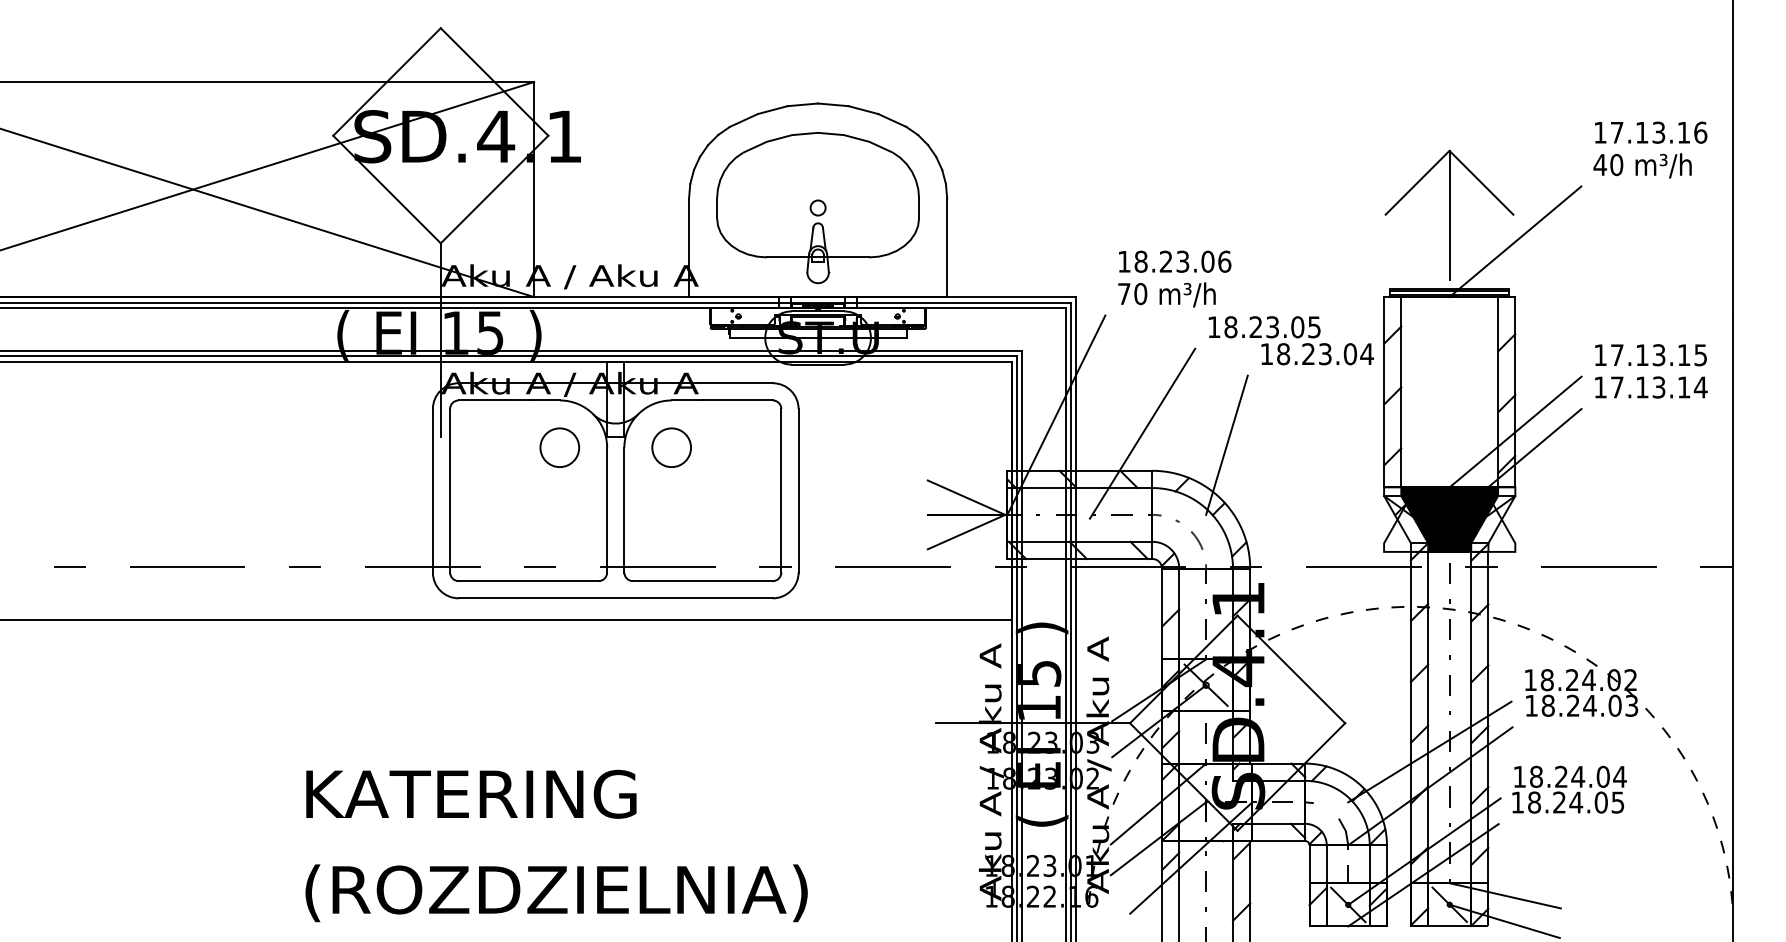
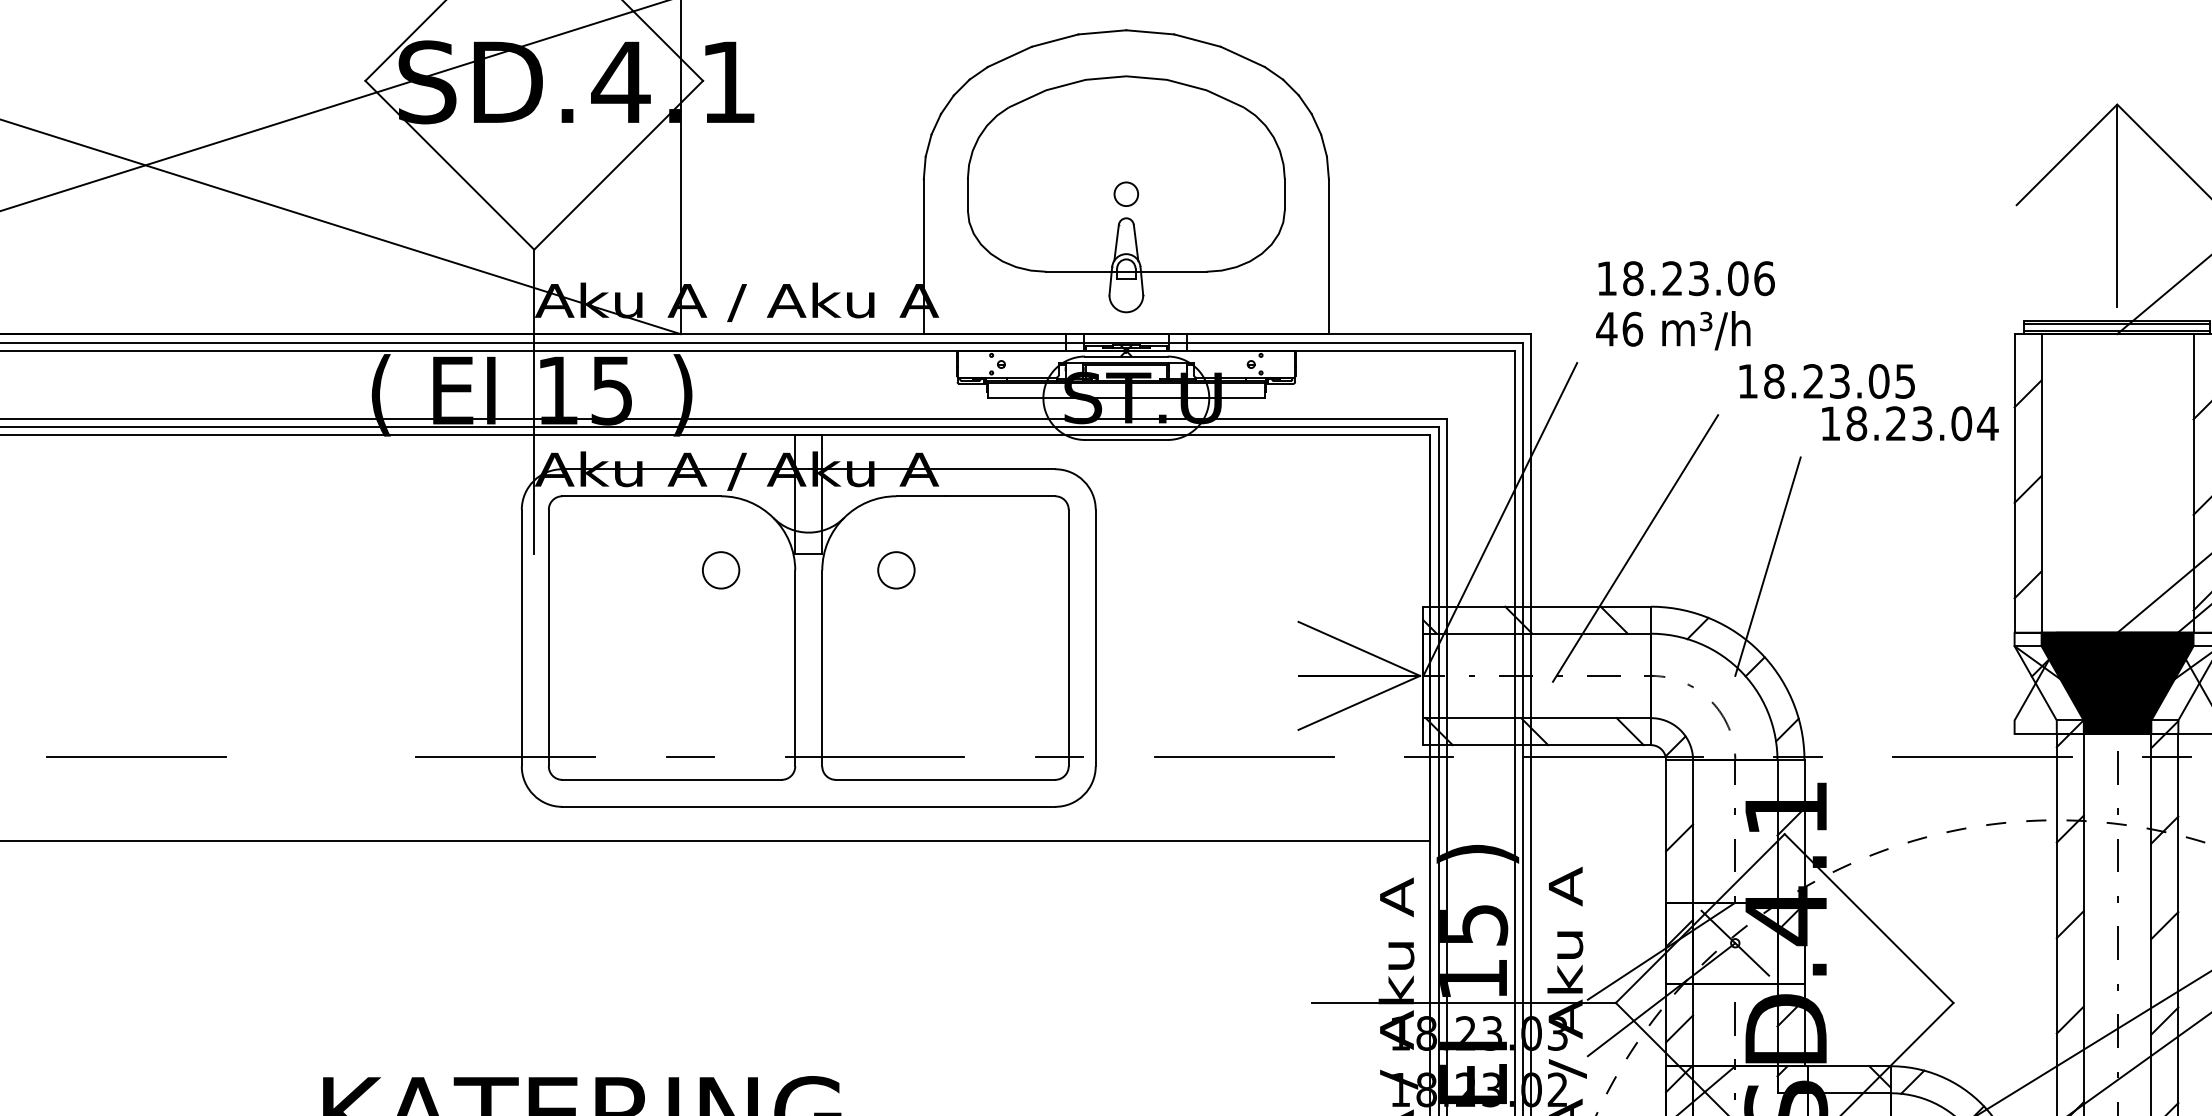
text: (1132, 293) -> (1619, 328), 70 -> 46
circle: (559, 447) -> (720, 570), size x0.6
circle: (671, 447) -> (896, 570), size x0.6
line: (304, 566) -> (320, 756), removed

